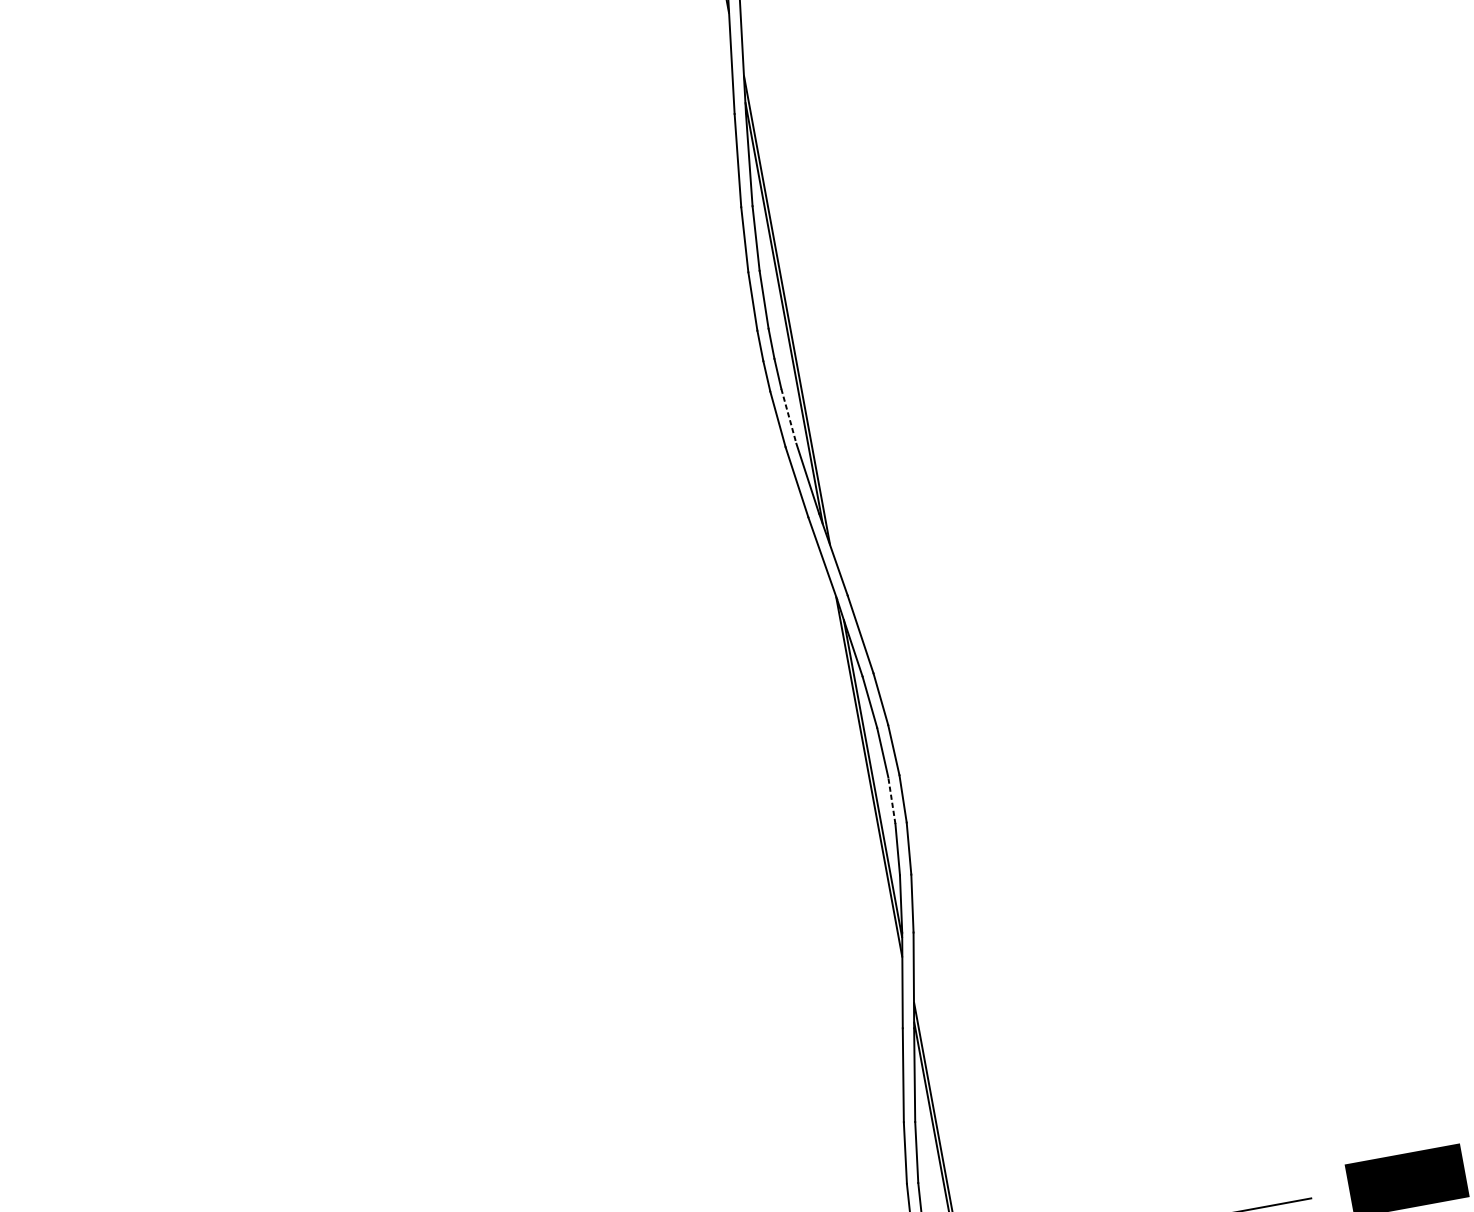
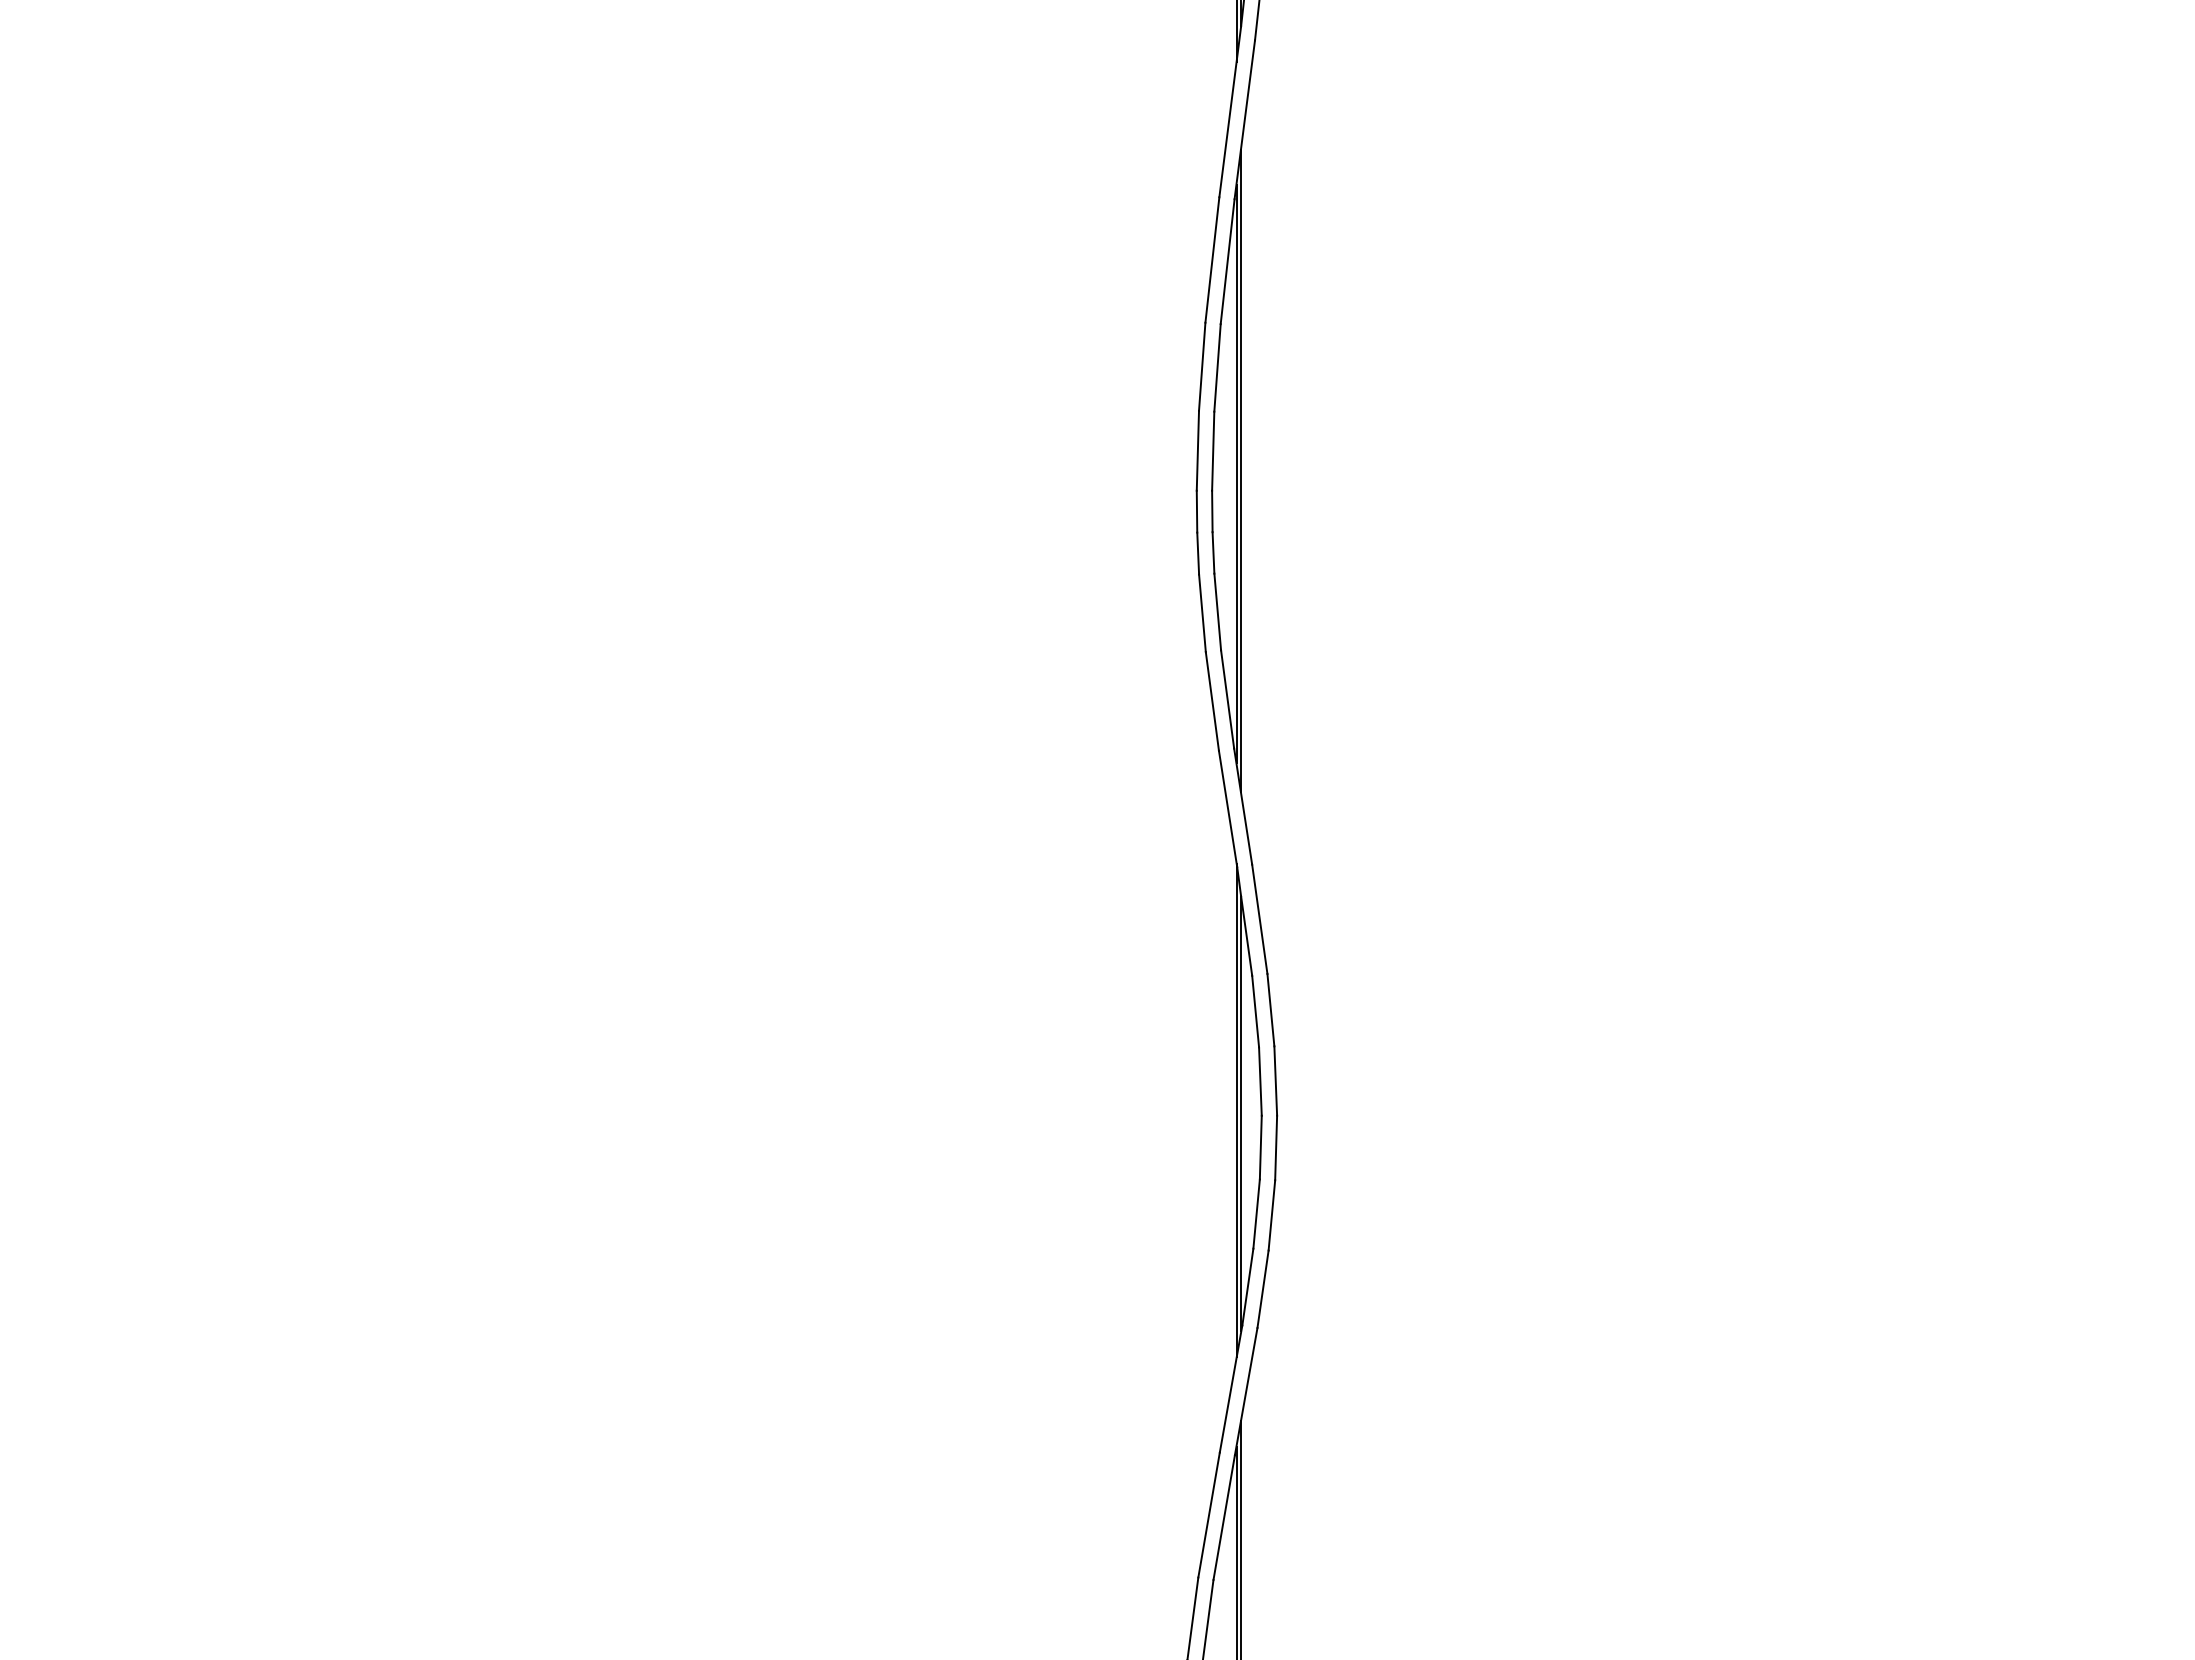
line: (788, 416) -> (1217, 612), dashed -> solid
line: (891, 800) -> (1260, 1147), dashed -> solid

